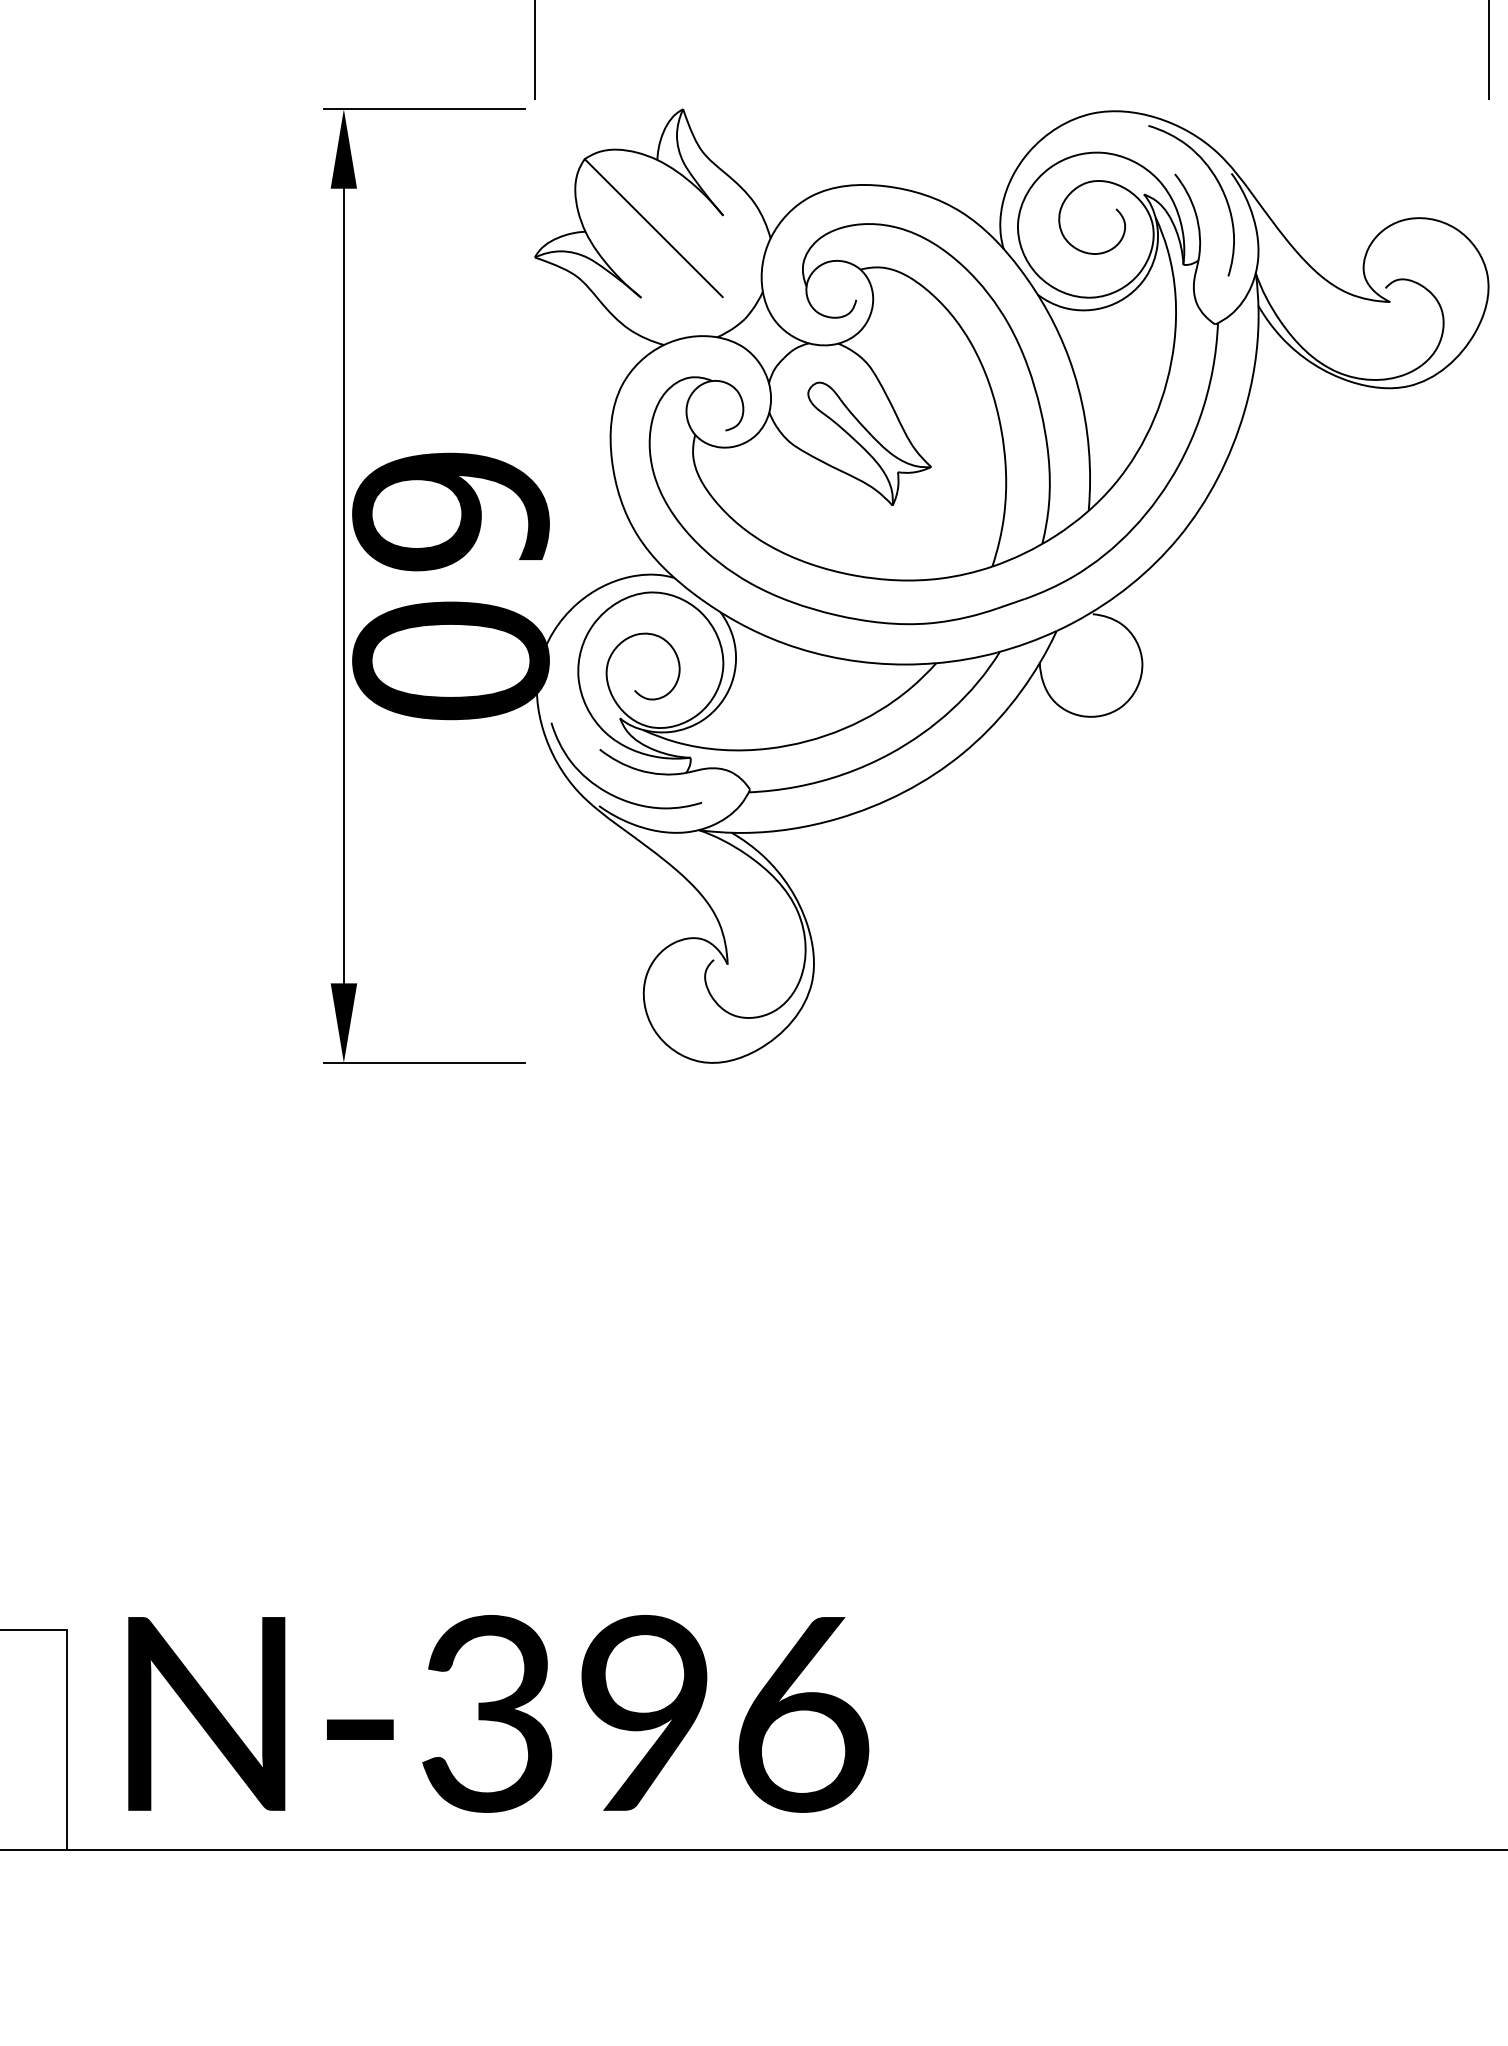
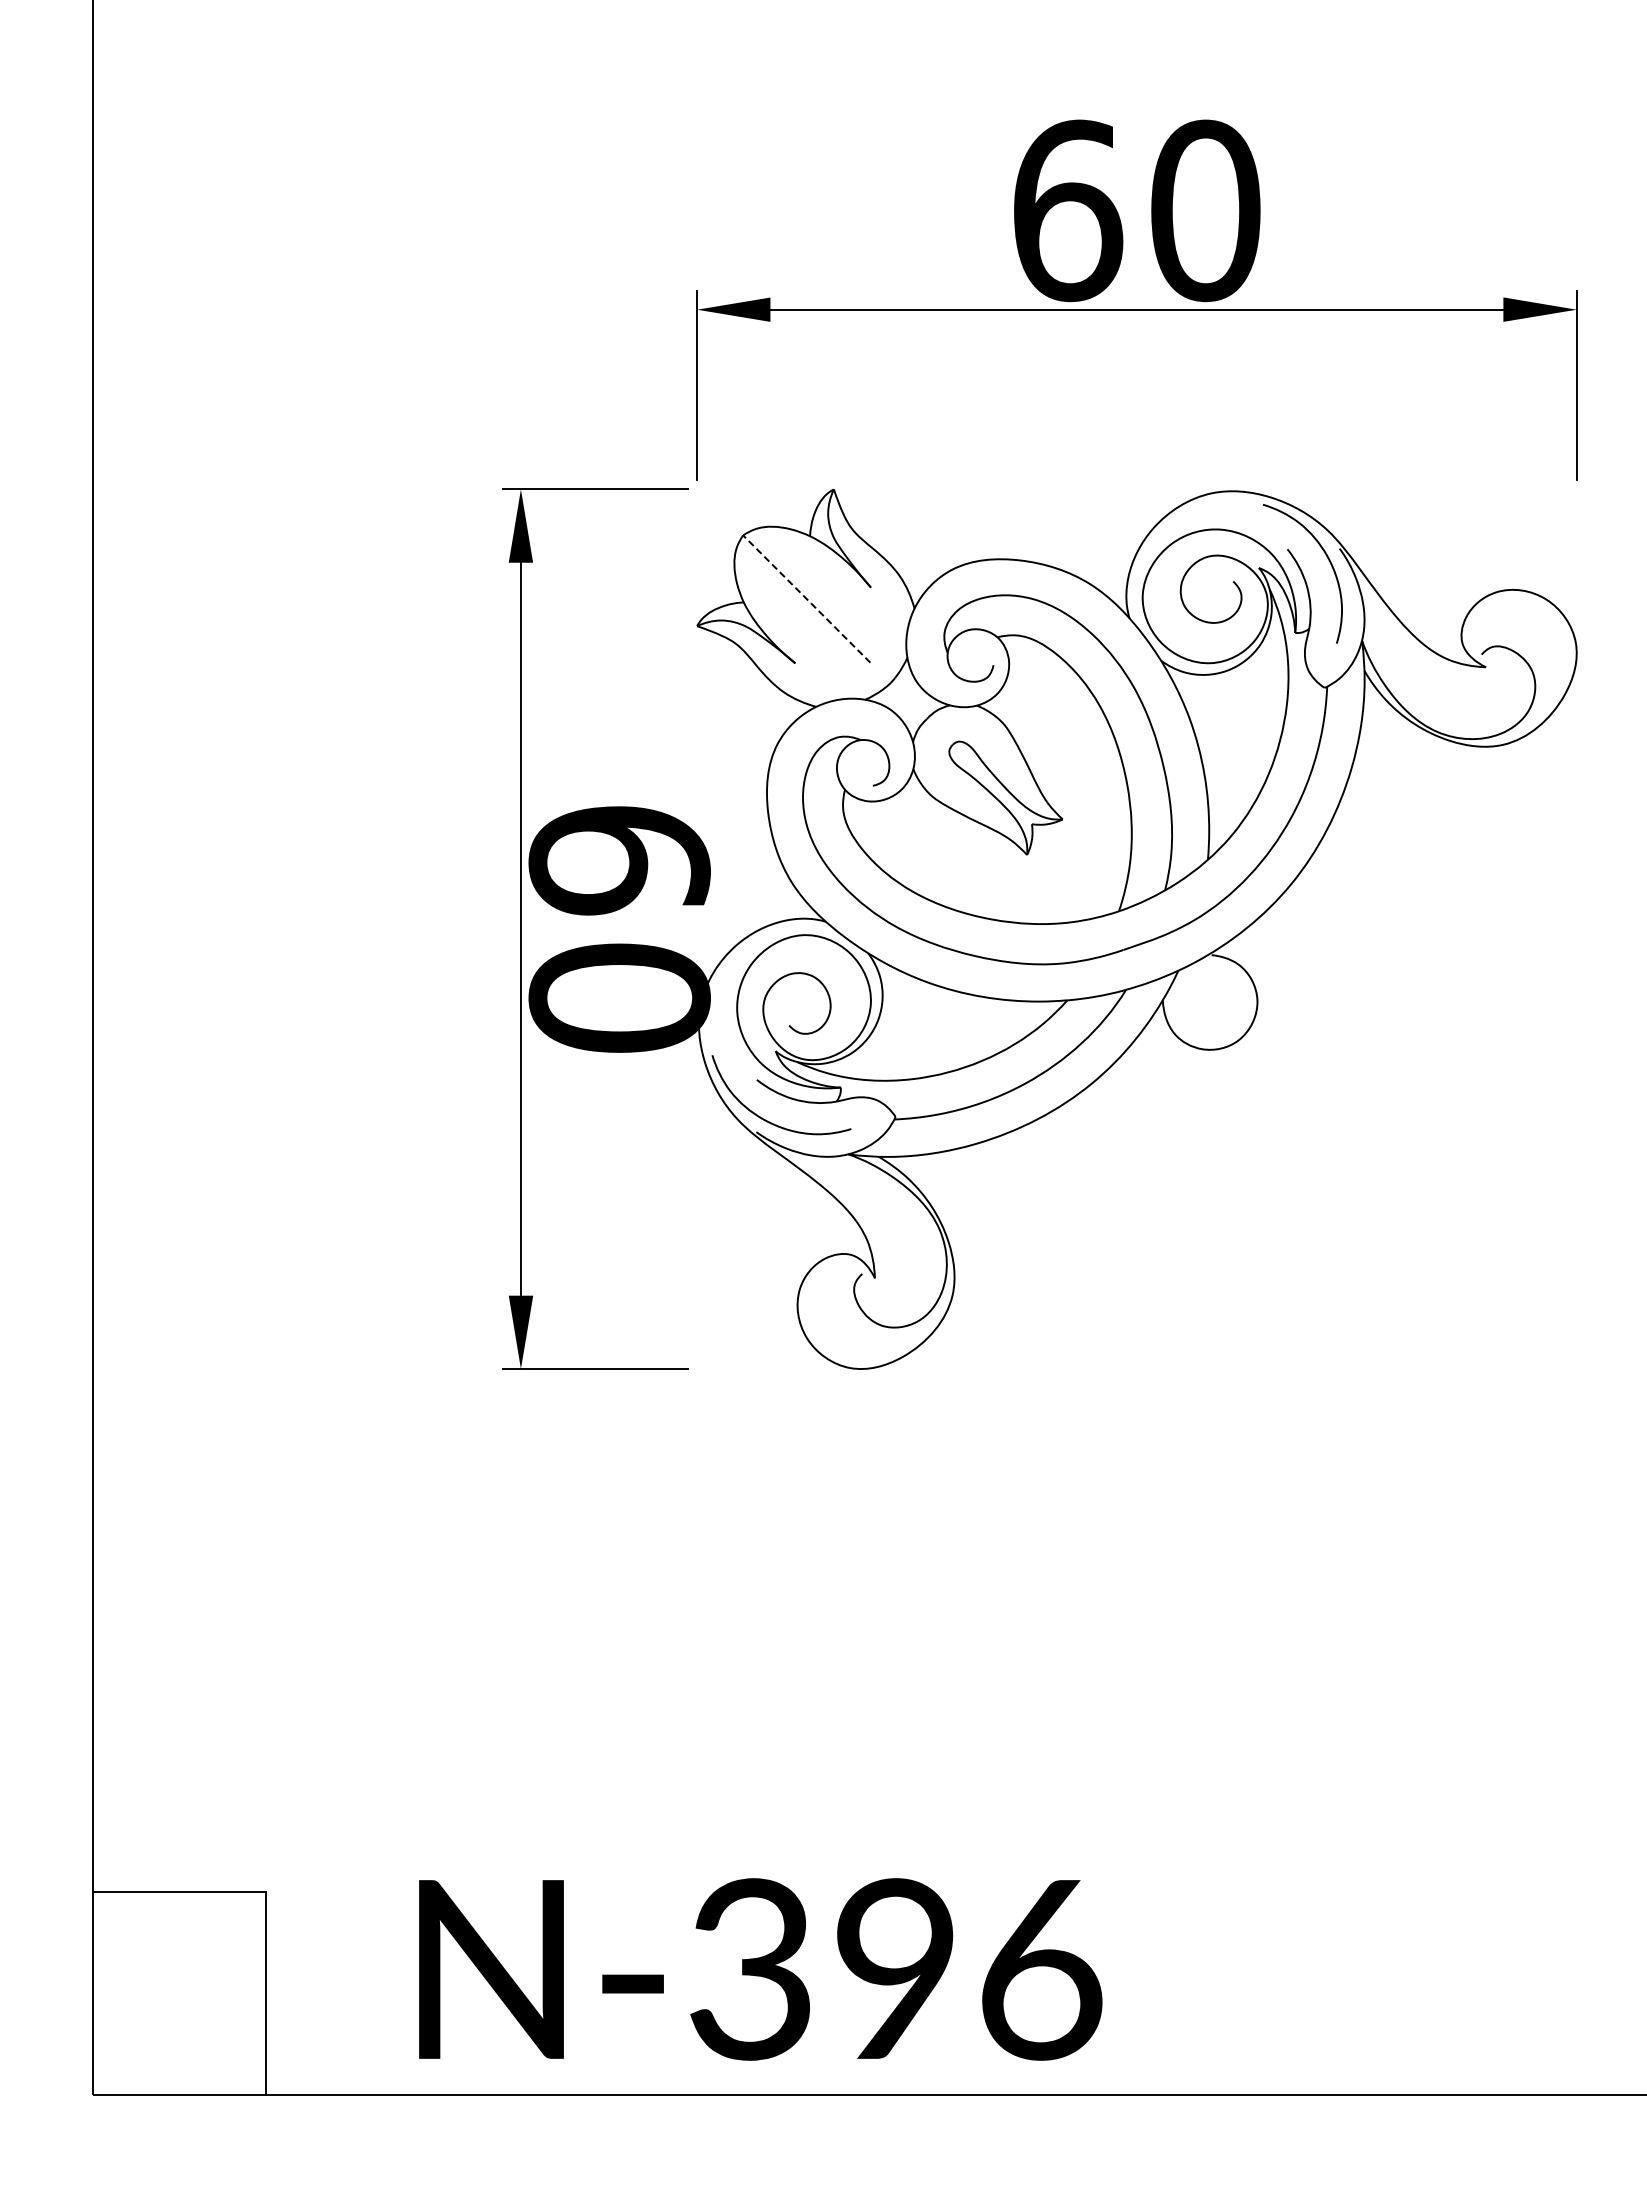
line: (653, 228) -> (806, 599), solid -> dashed
text: (498, 1713) -> (760, 1969), moved

